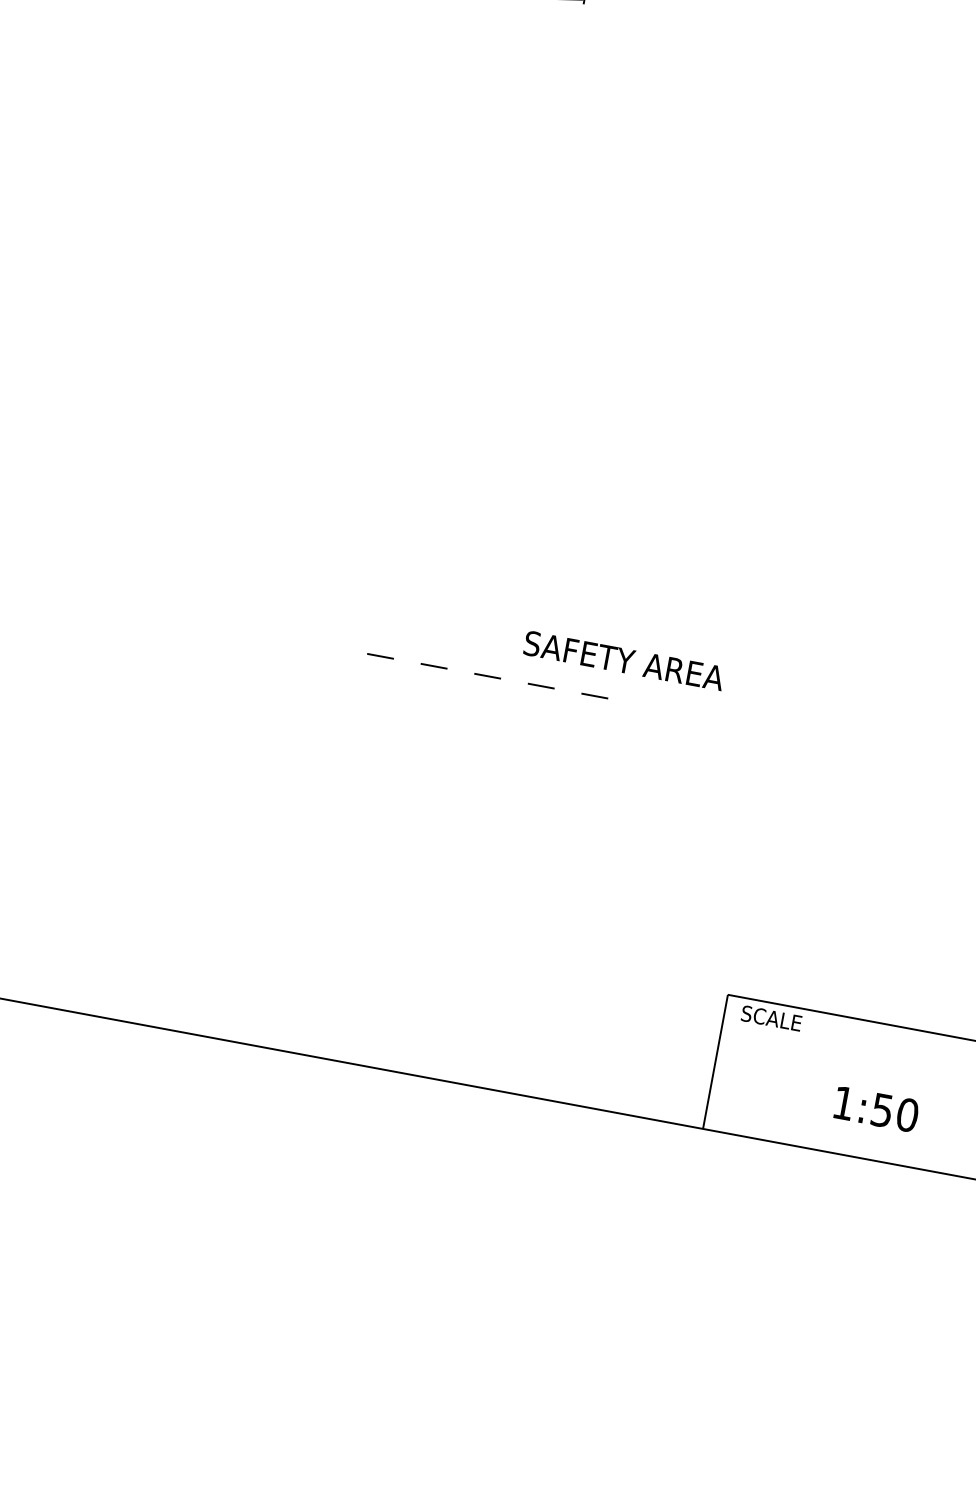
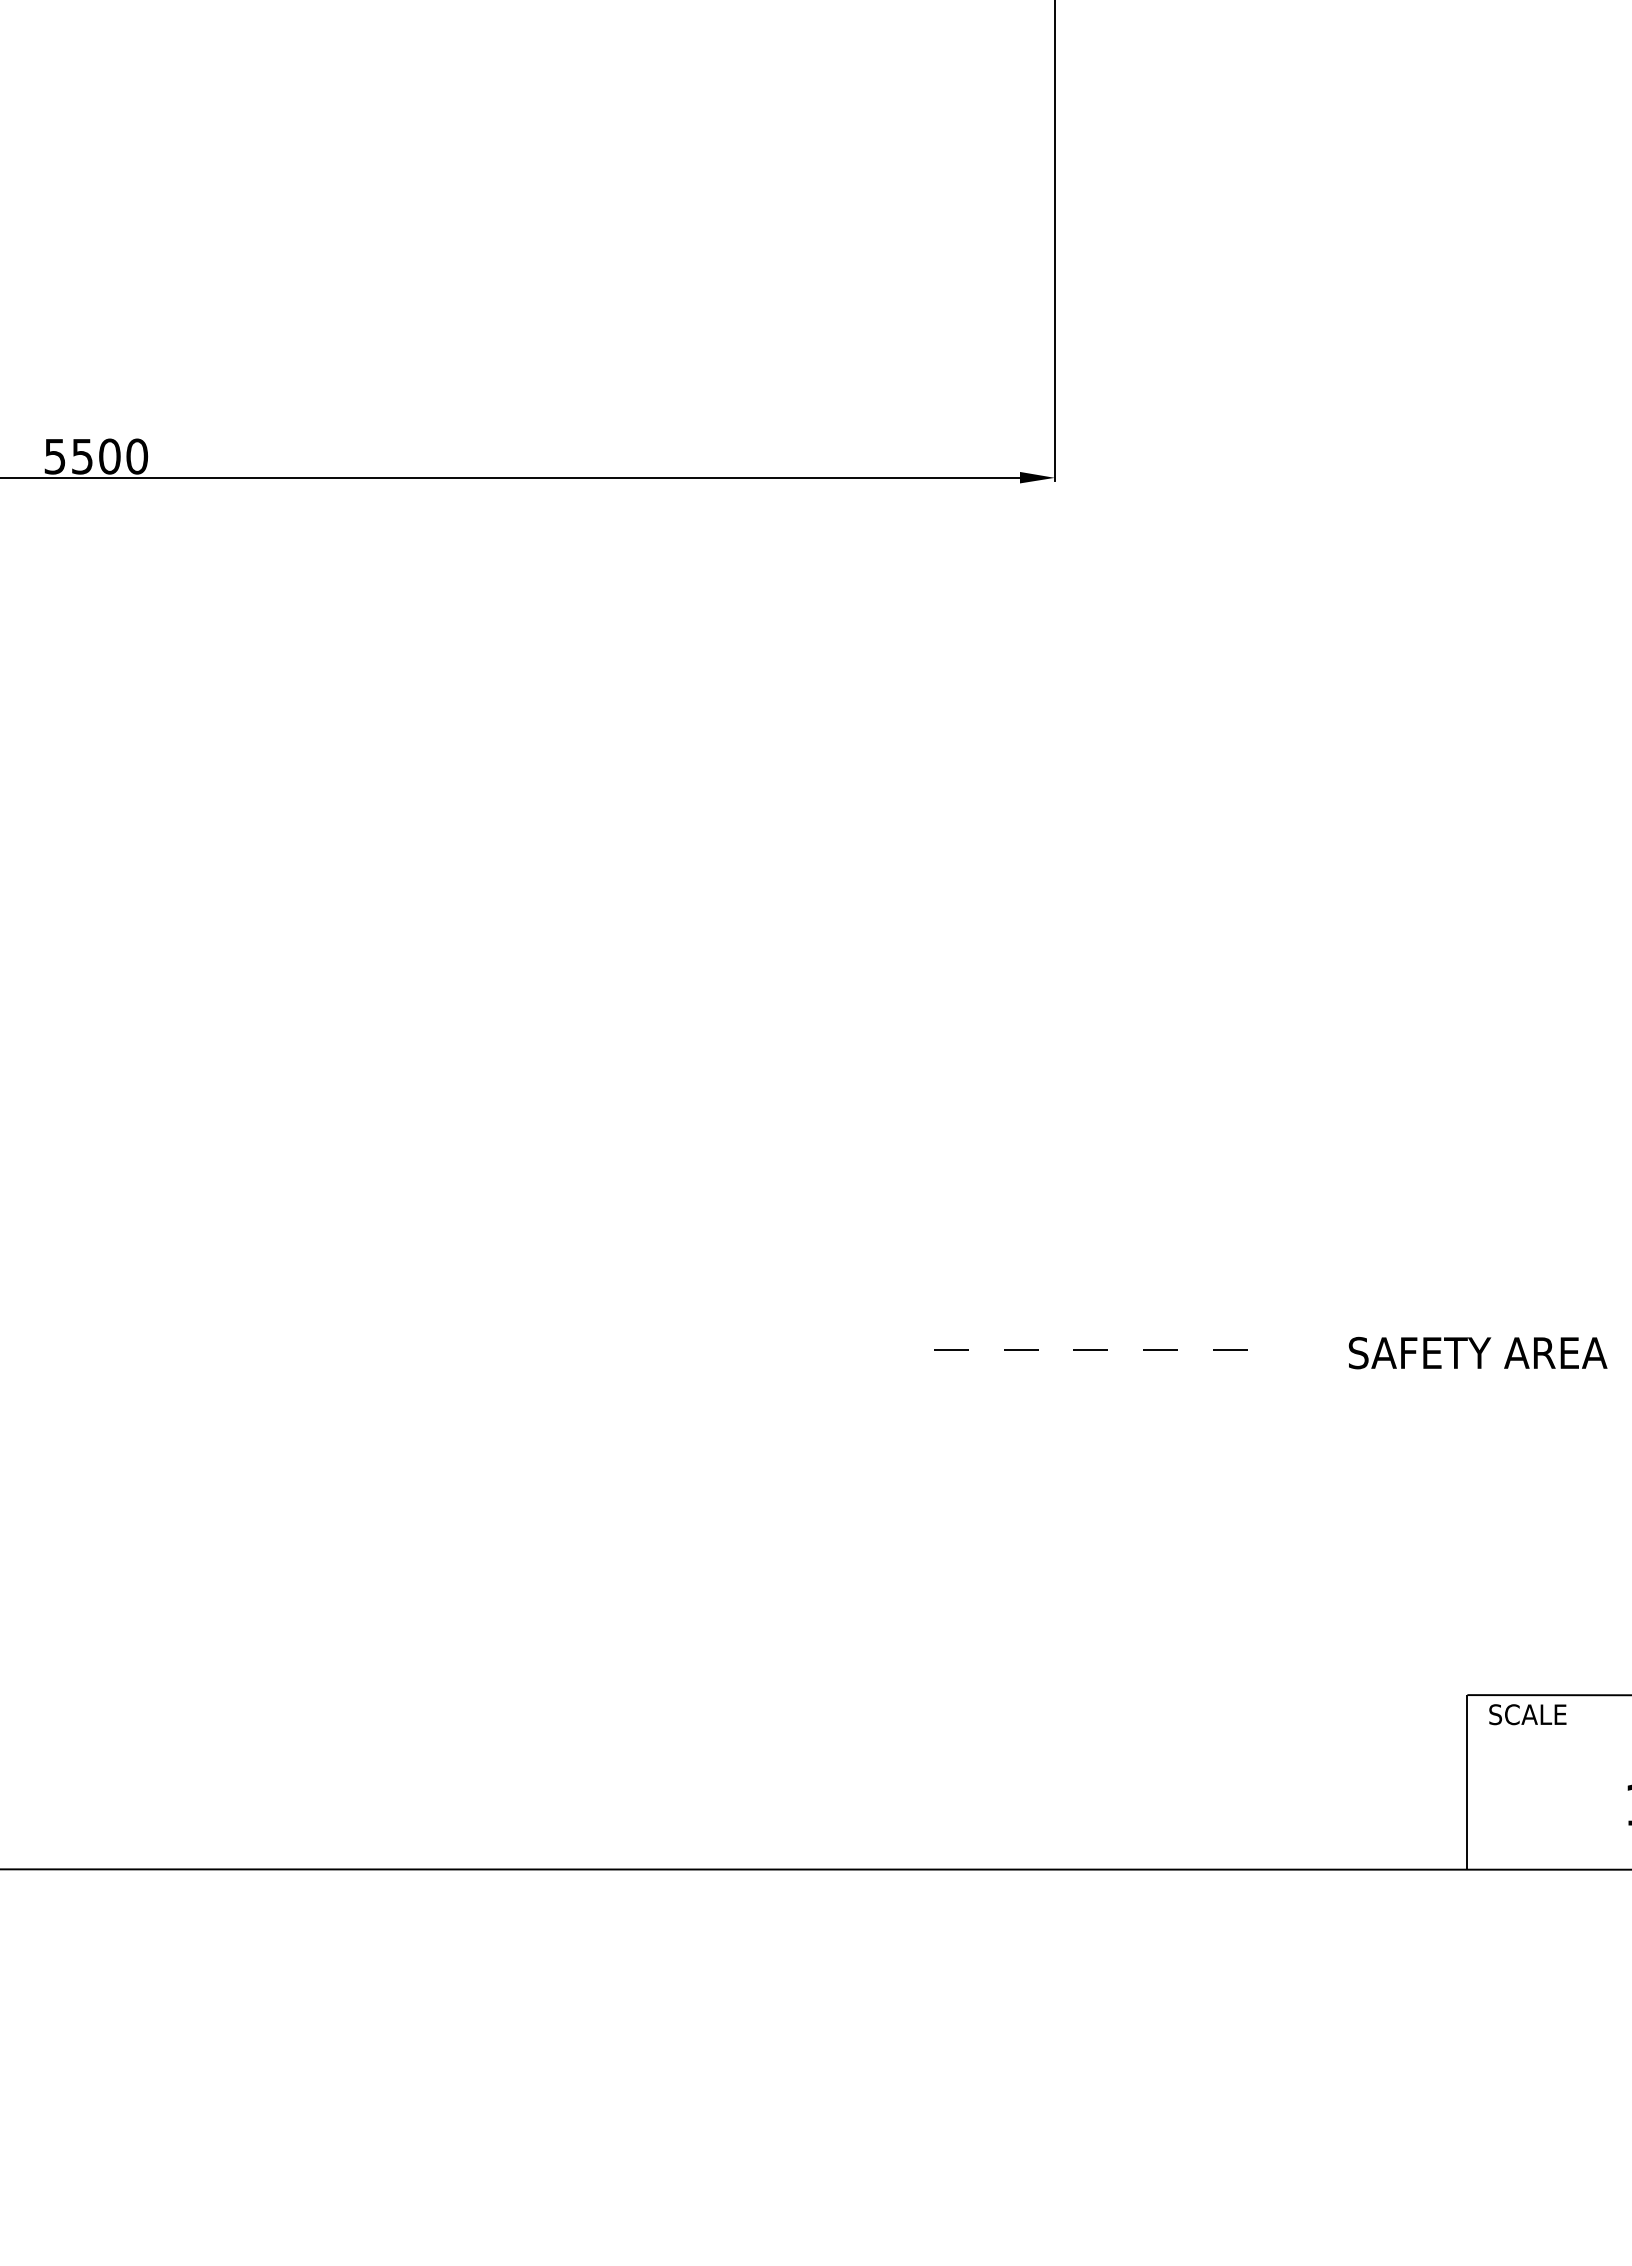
text: (623, 661) -> (1477, 1353), moved

